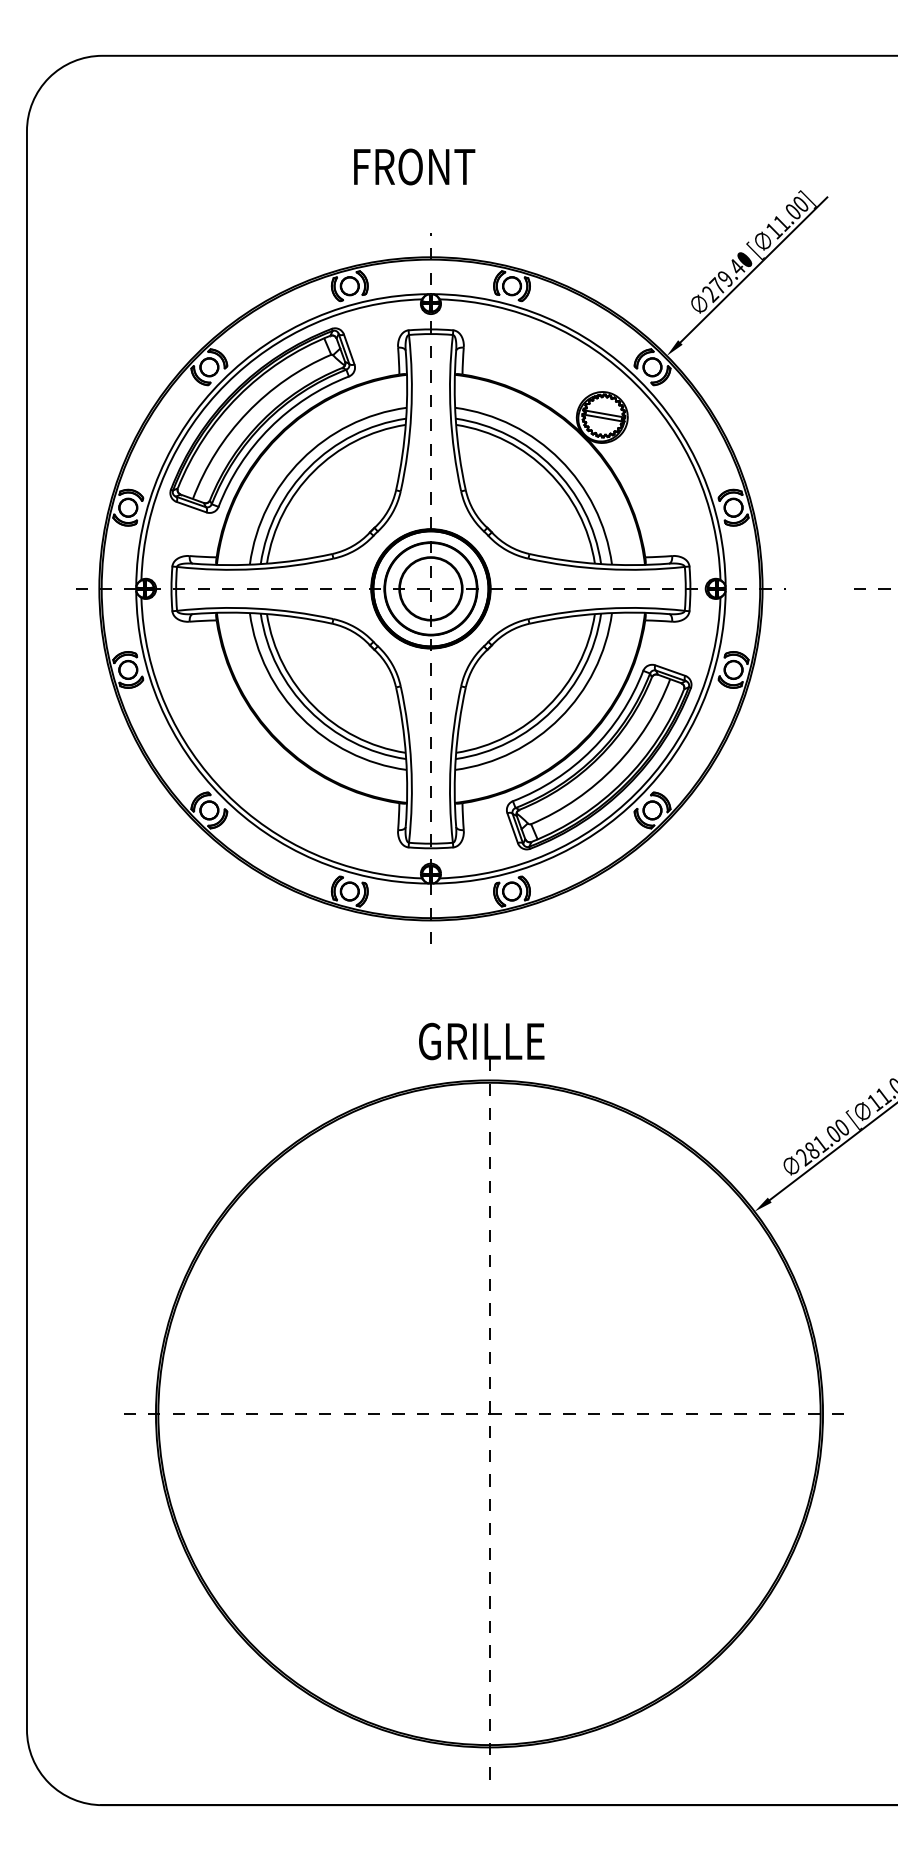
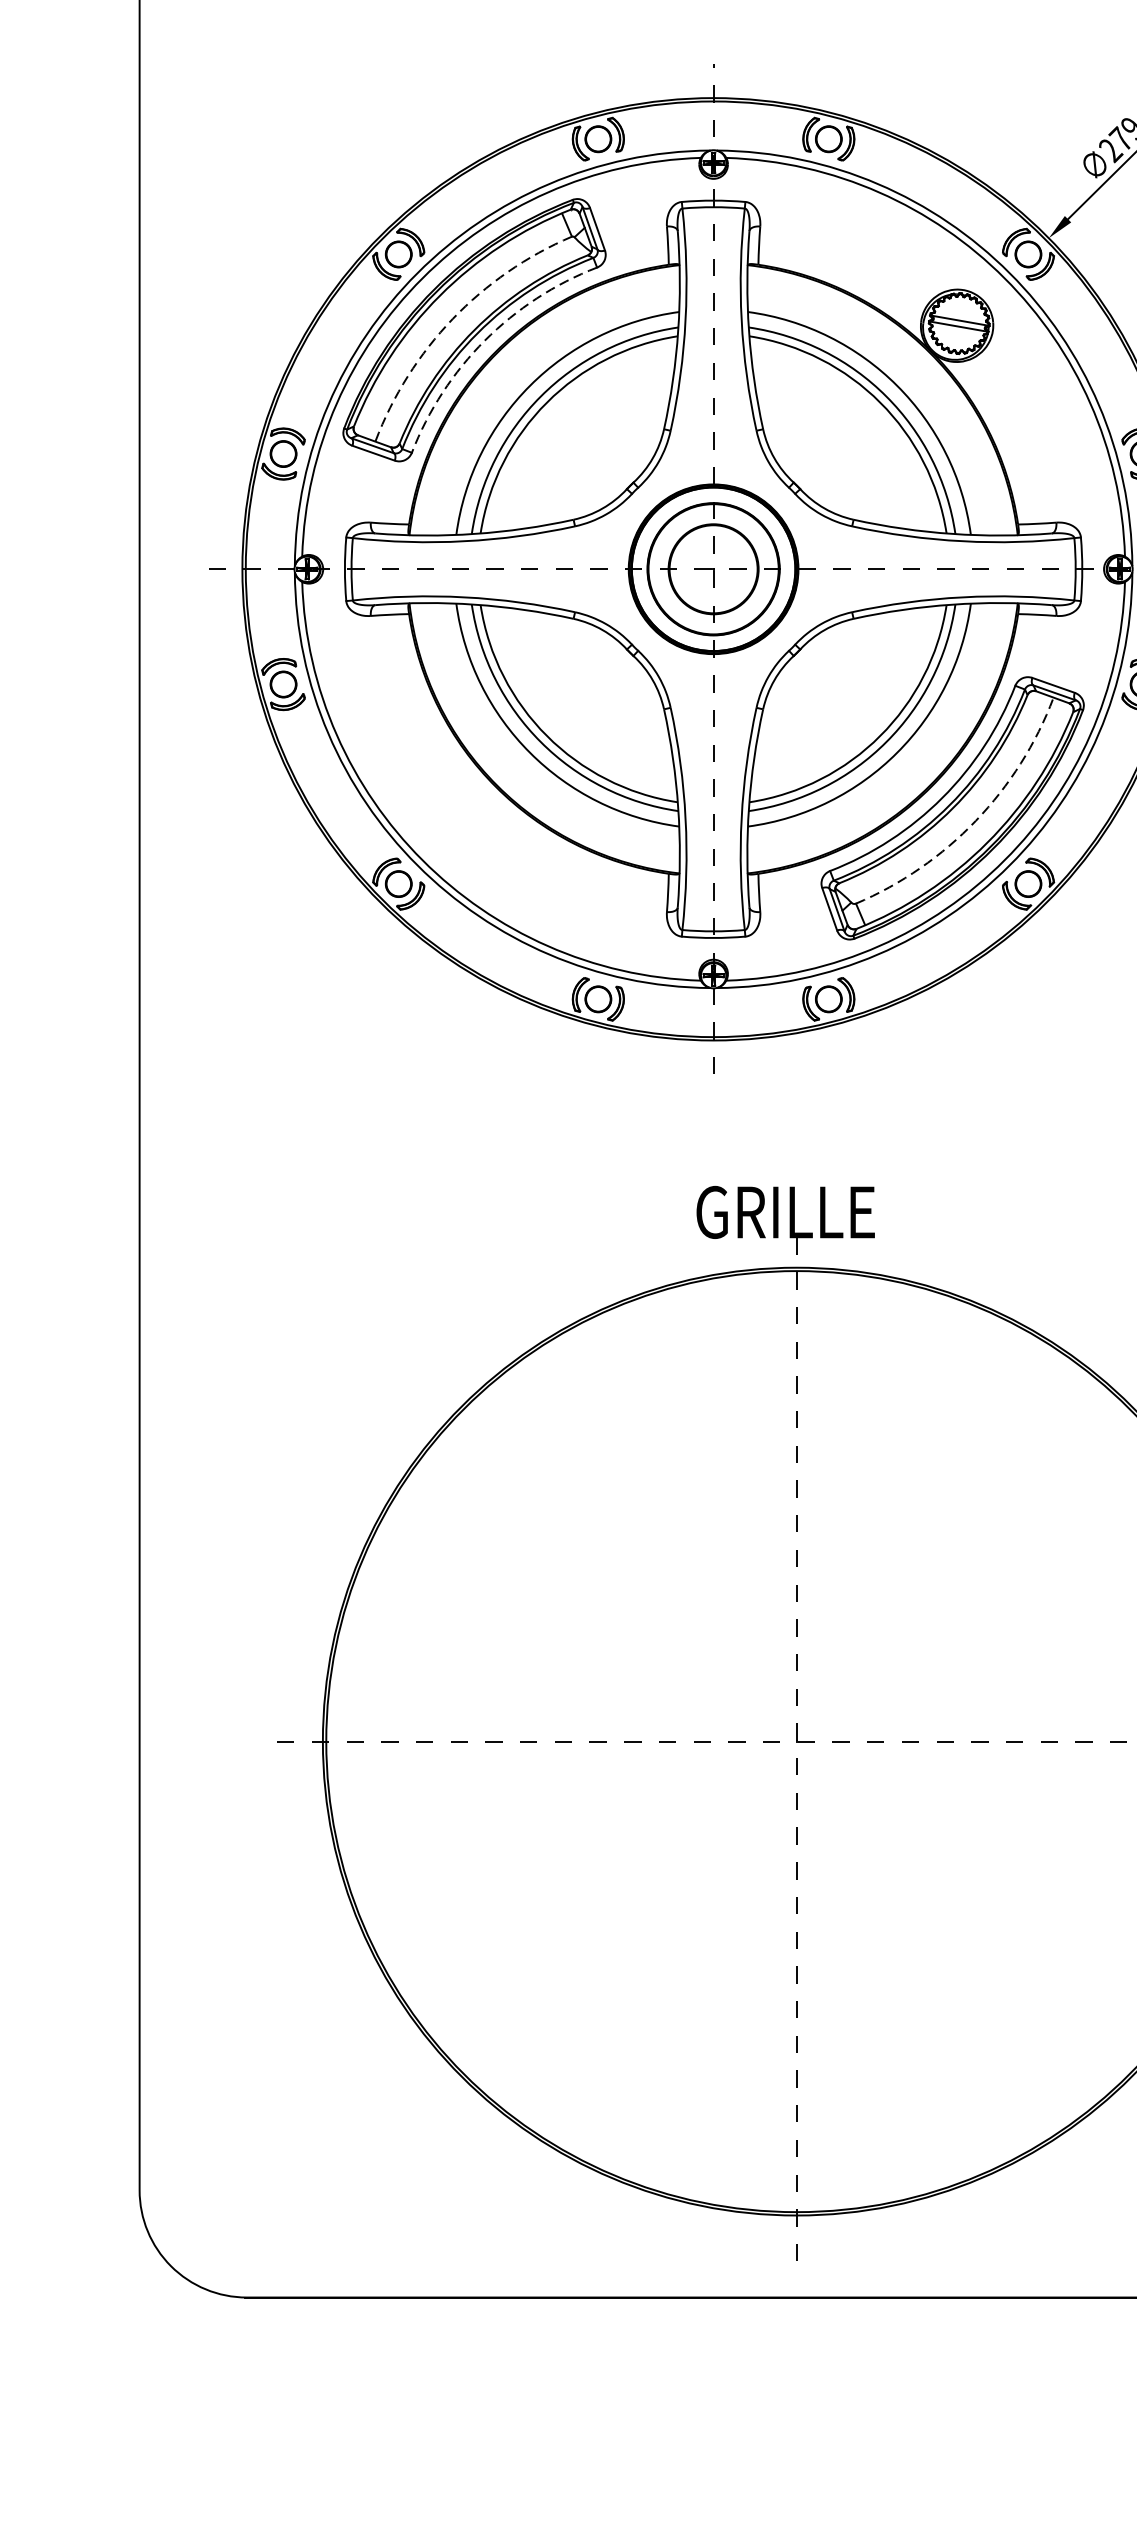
arc: (247, 412) -> (452, 318), solid -> dashed
arc: (269, 427) -> (484, 339), solid -> dashed
arc: (615, 765) -> (975, 820), solid -> dashed

